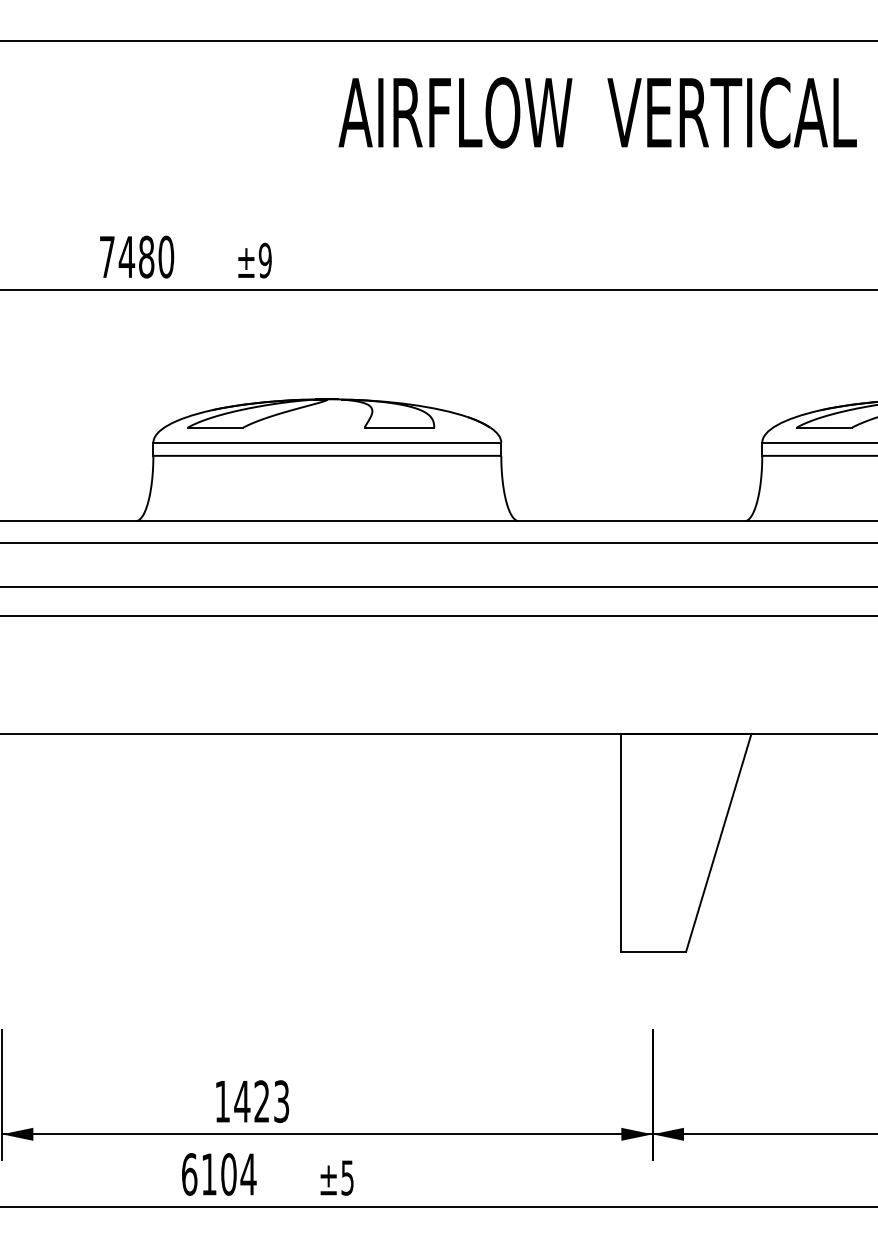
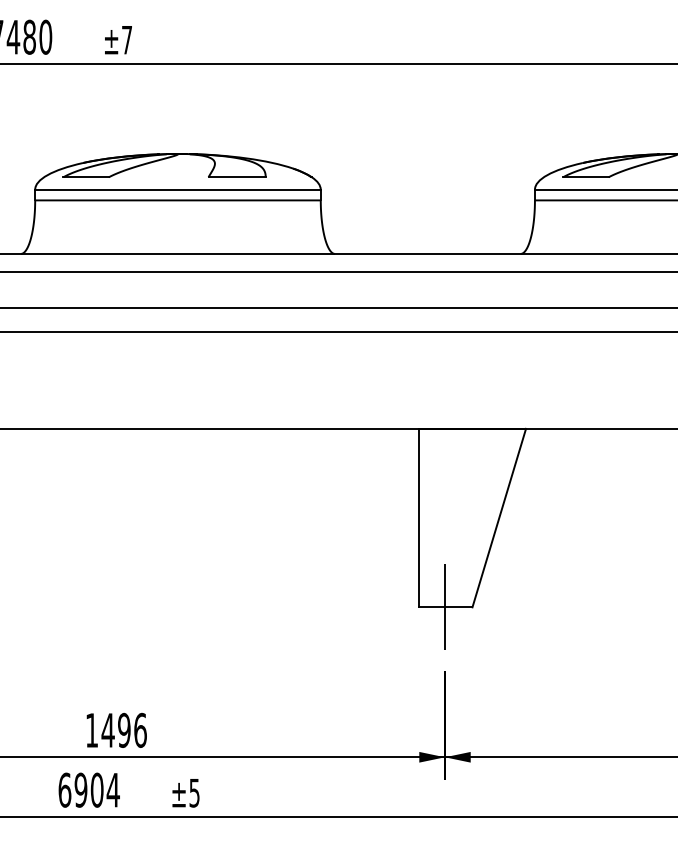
text: (264, 260) -> (126, 40), ±9 -> ±7
line: (652, 950) -> (444, 606), added
text: (271, 1101) -> (132, 730), 1423 -> 1496
text: (208, 1174) -> (80, 790), 6104 -> 6904

